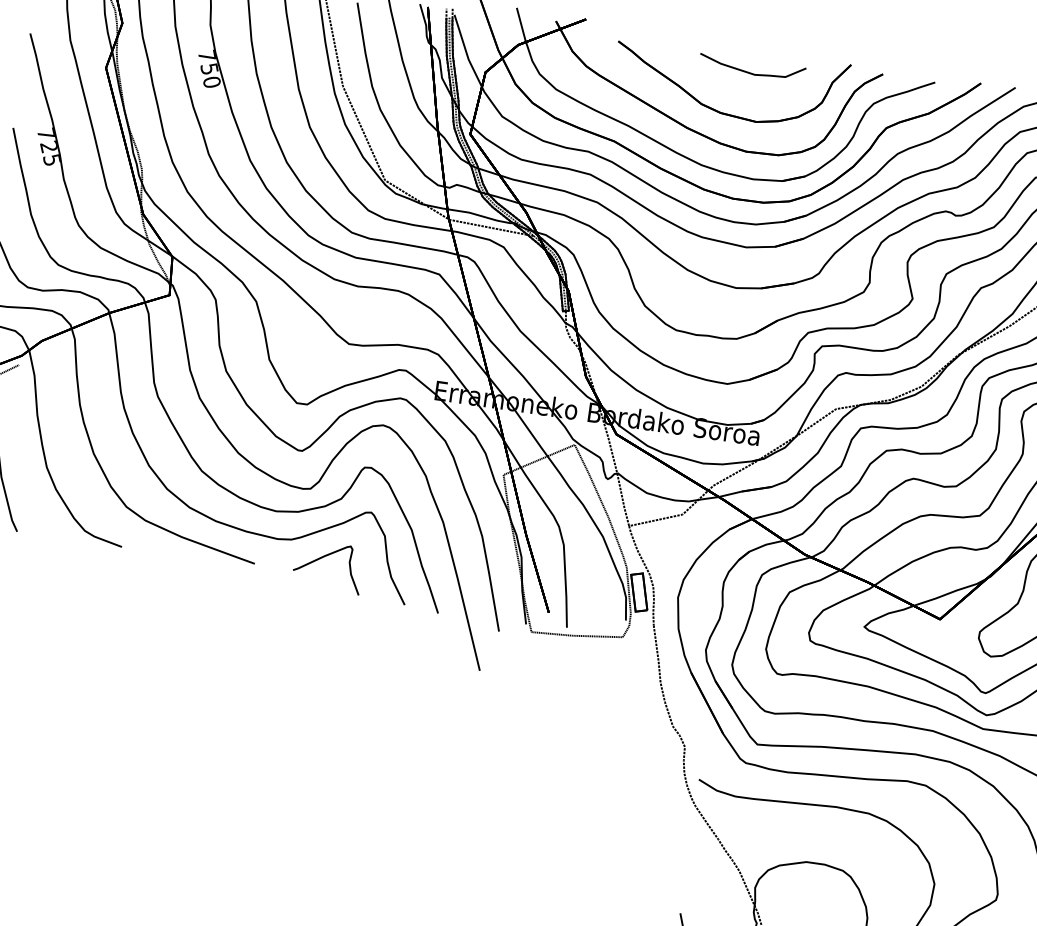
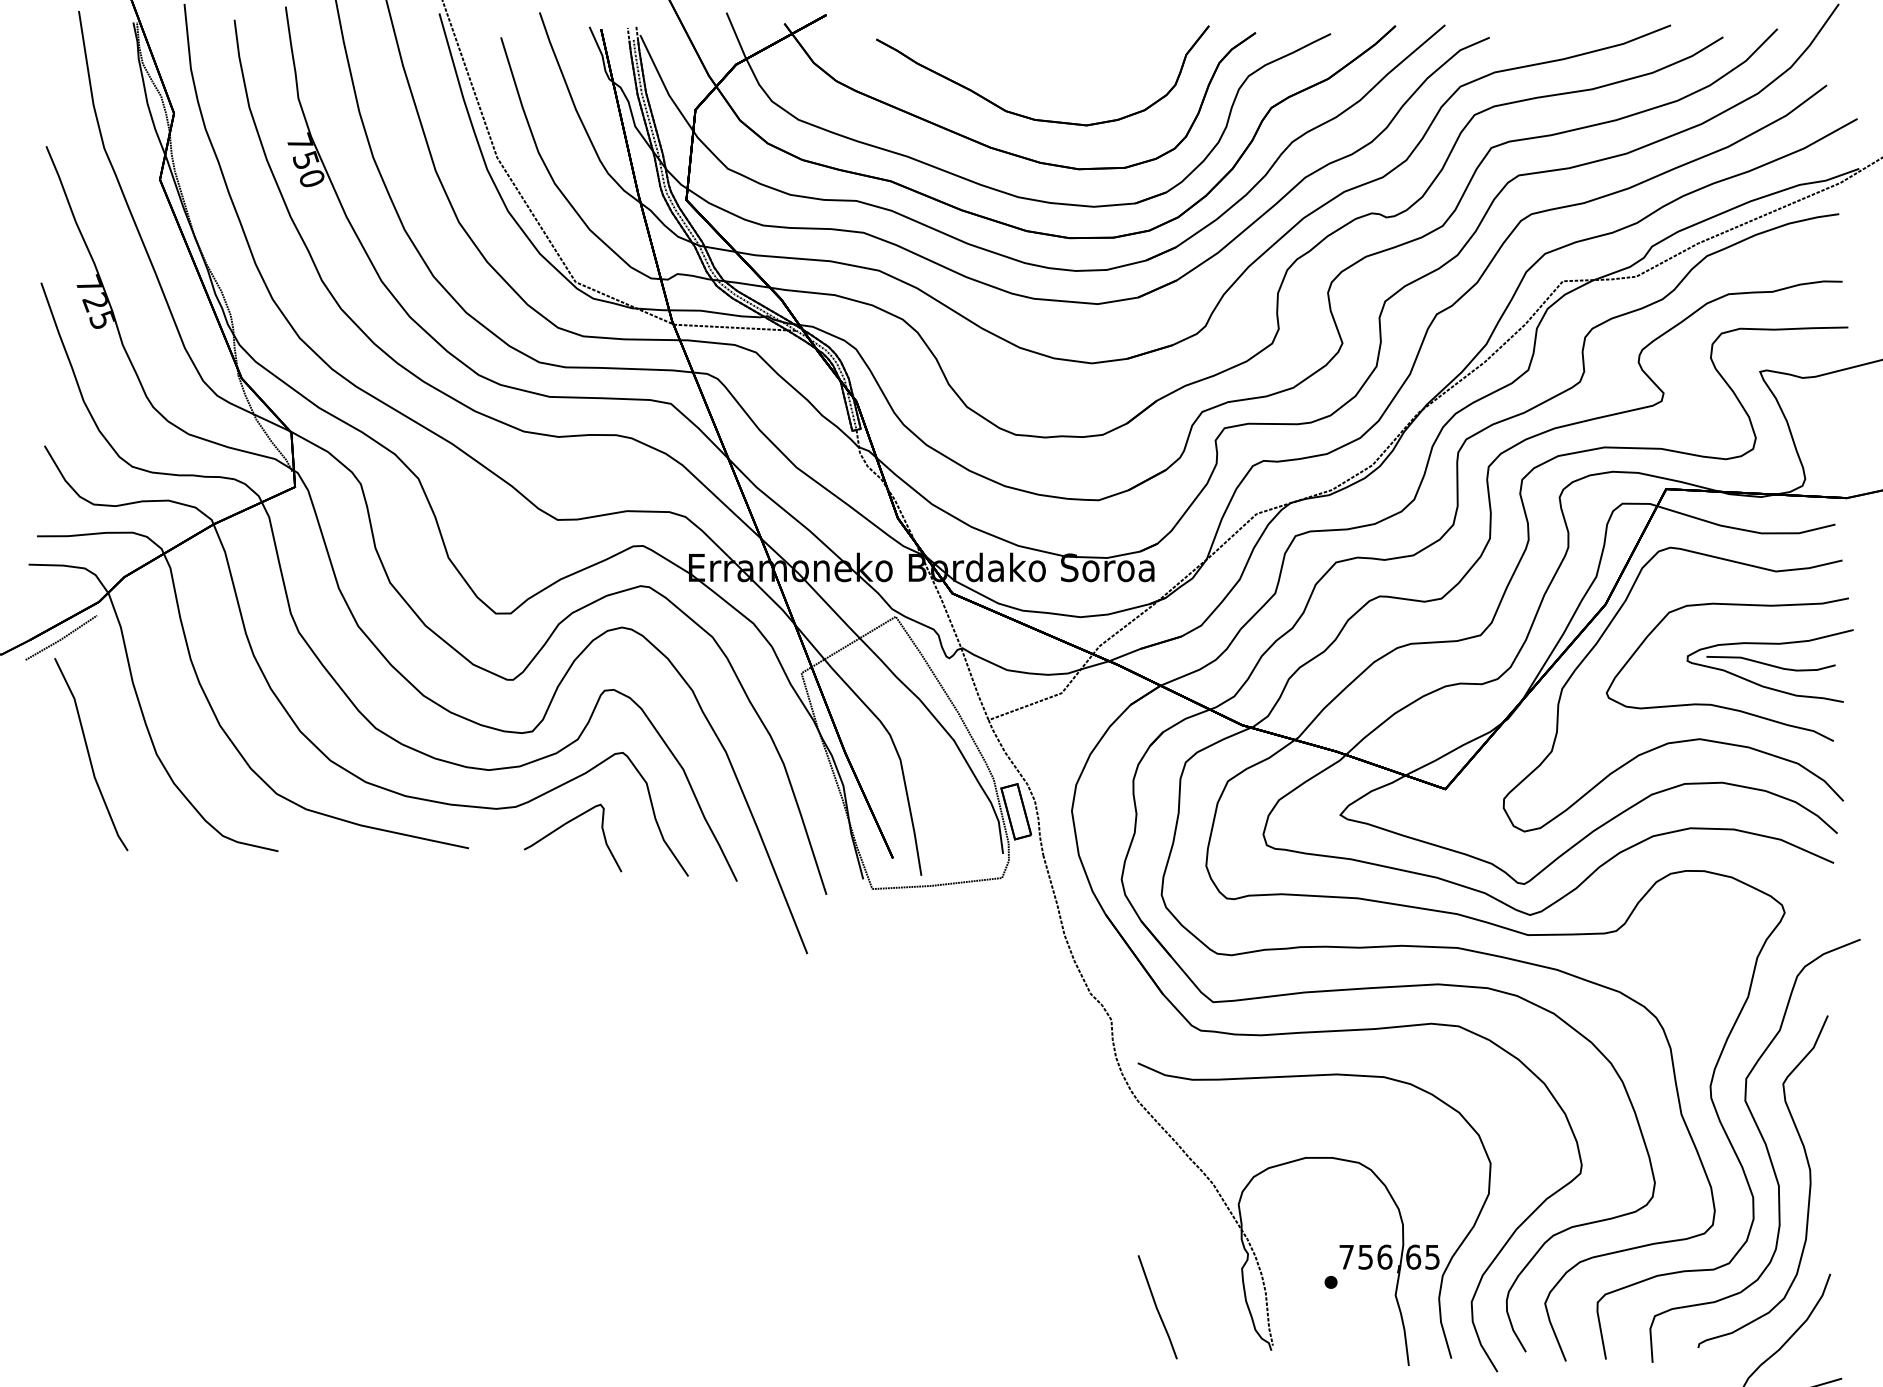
curve: (751, 73) -> (1070, 57), removed

